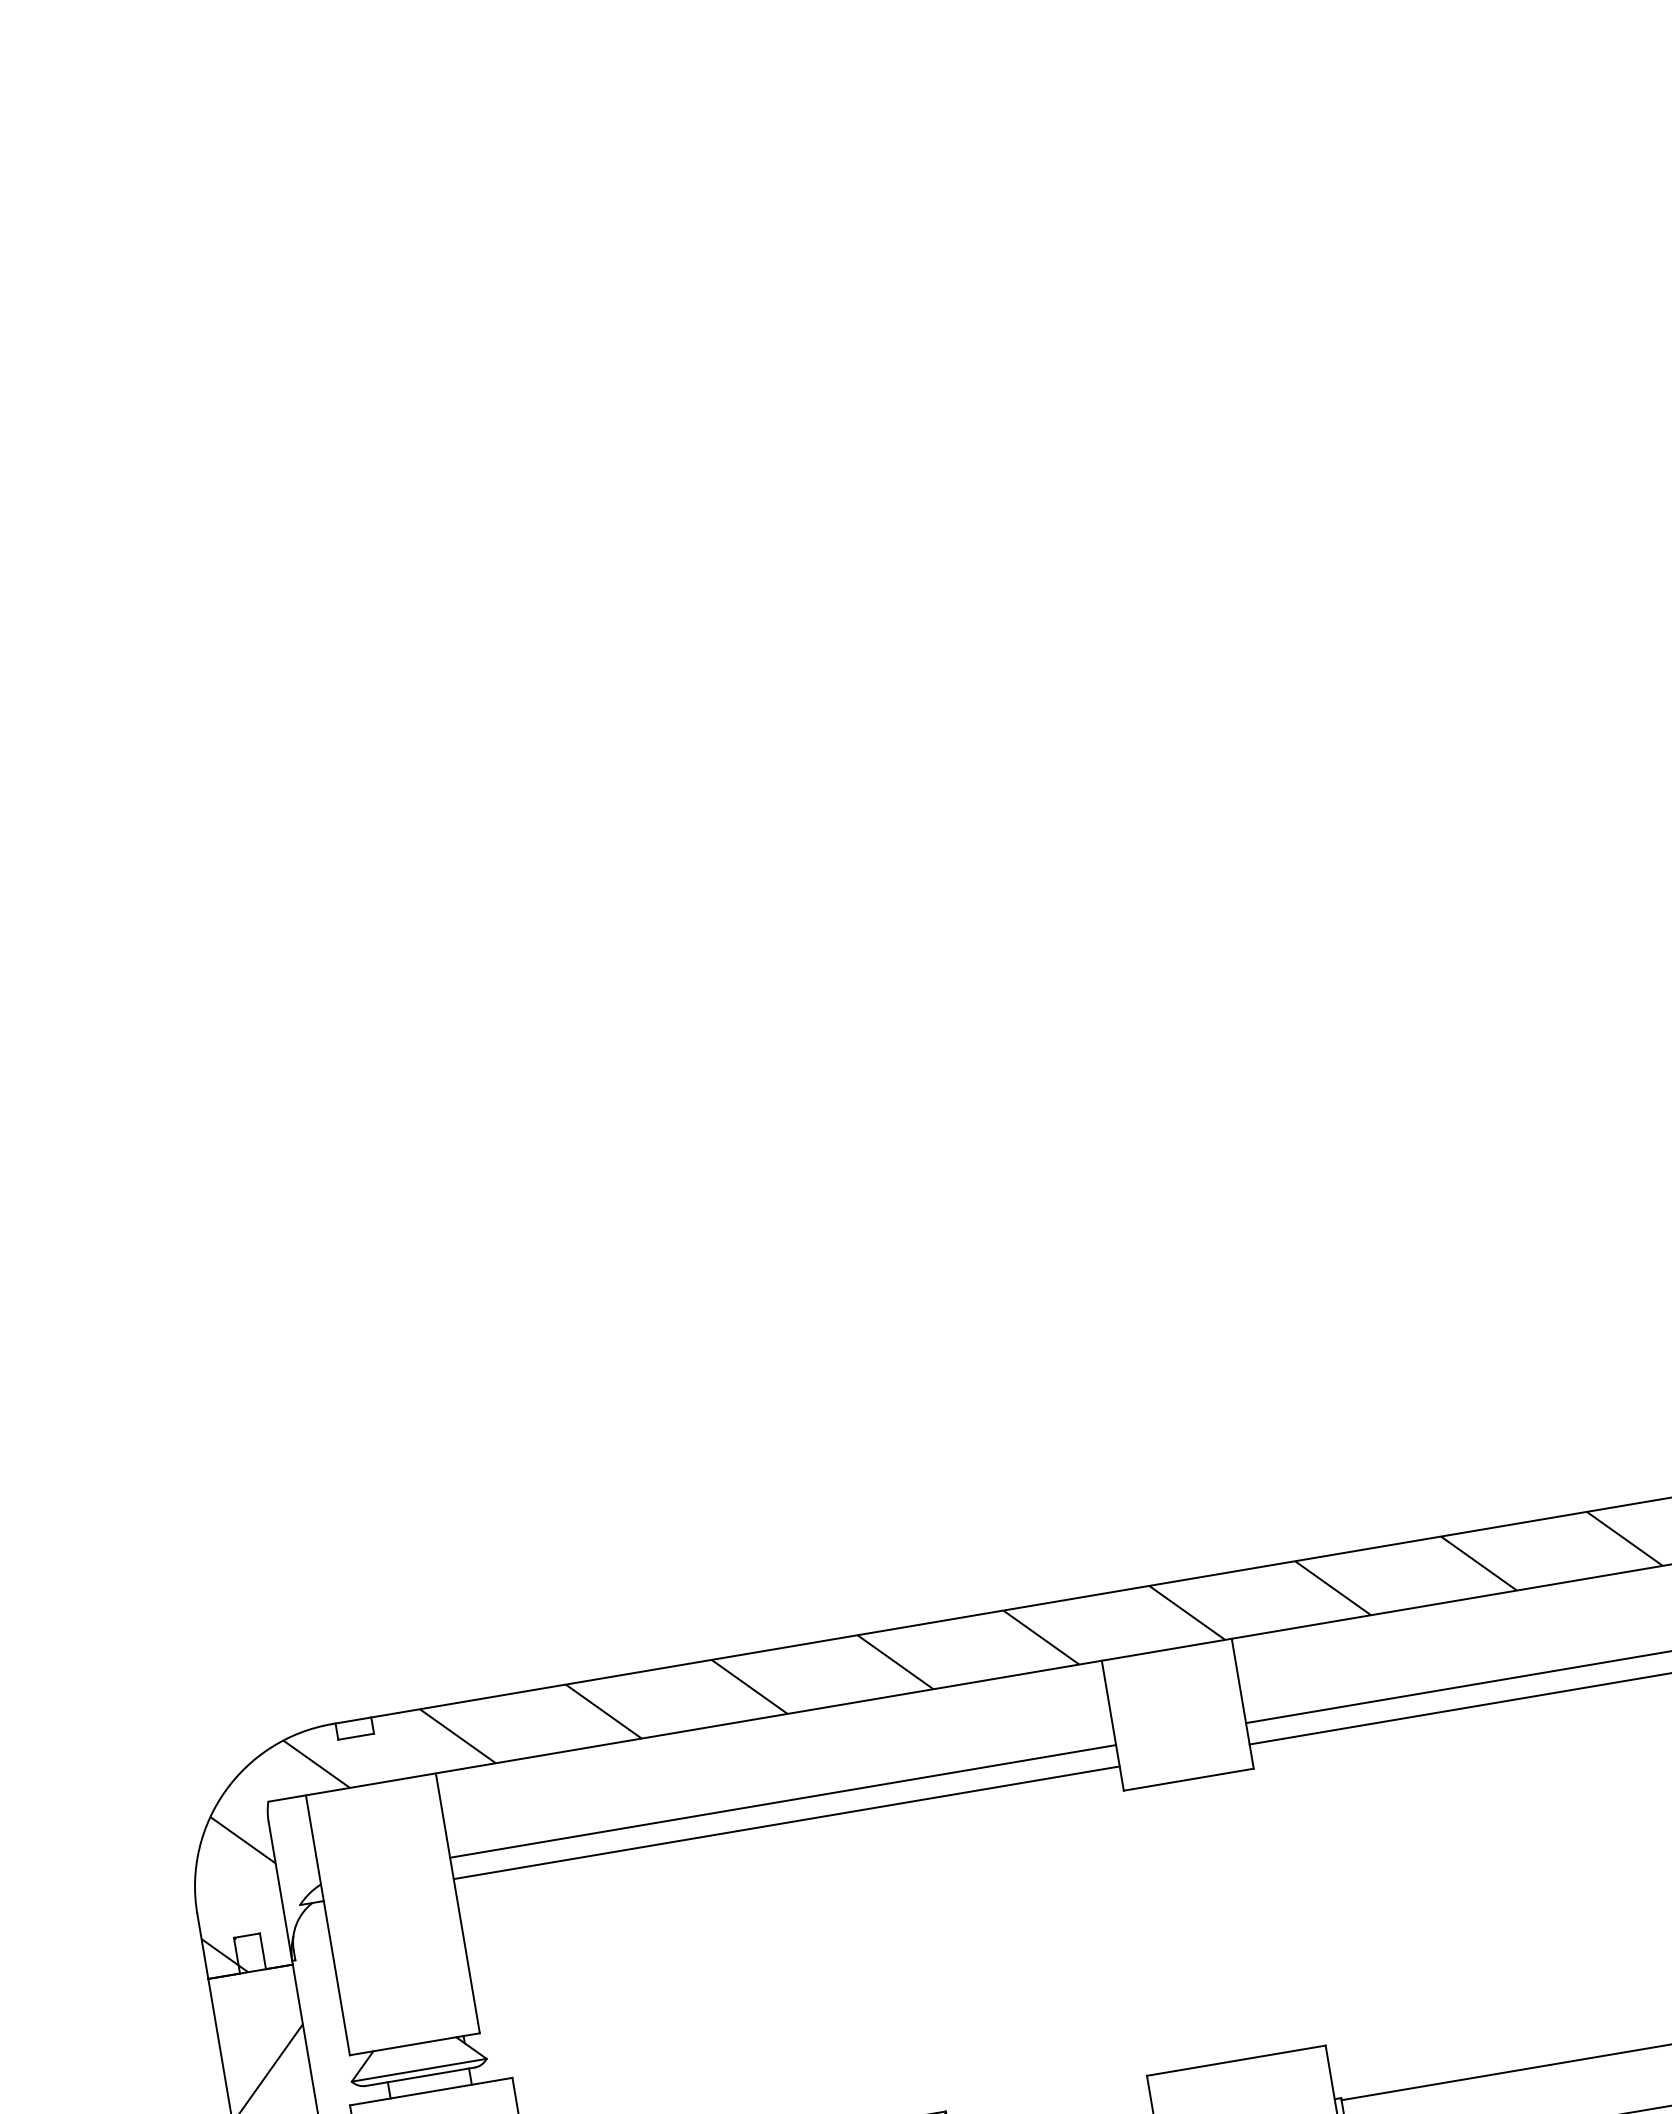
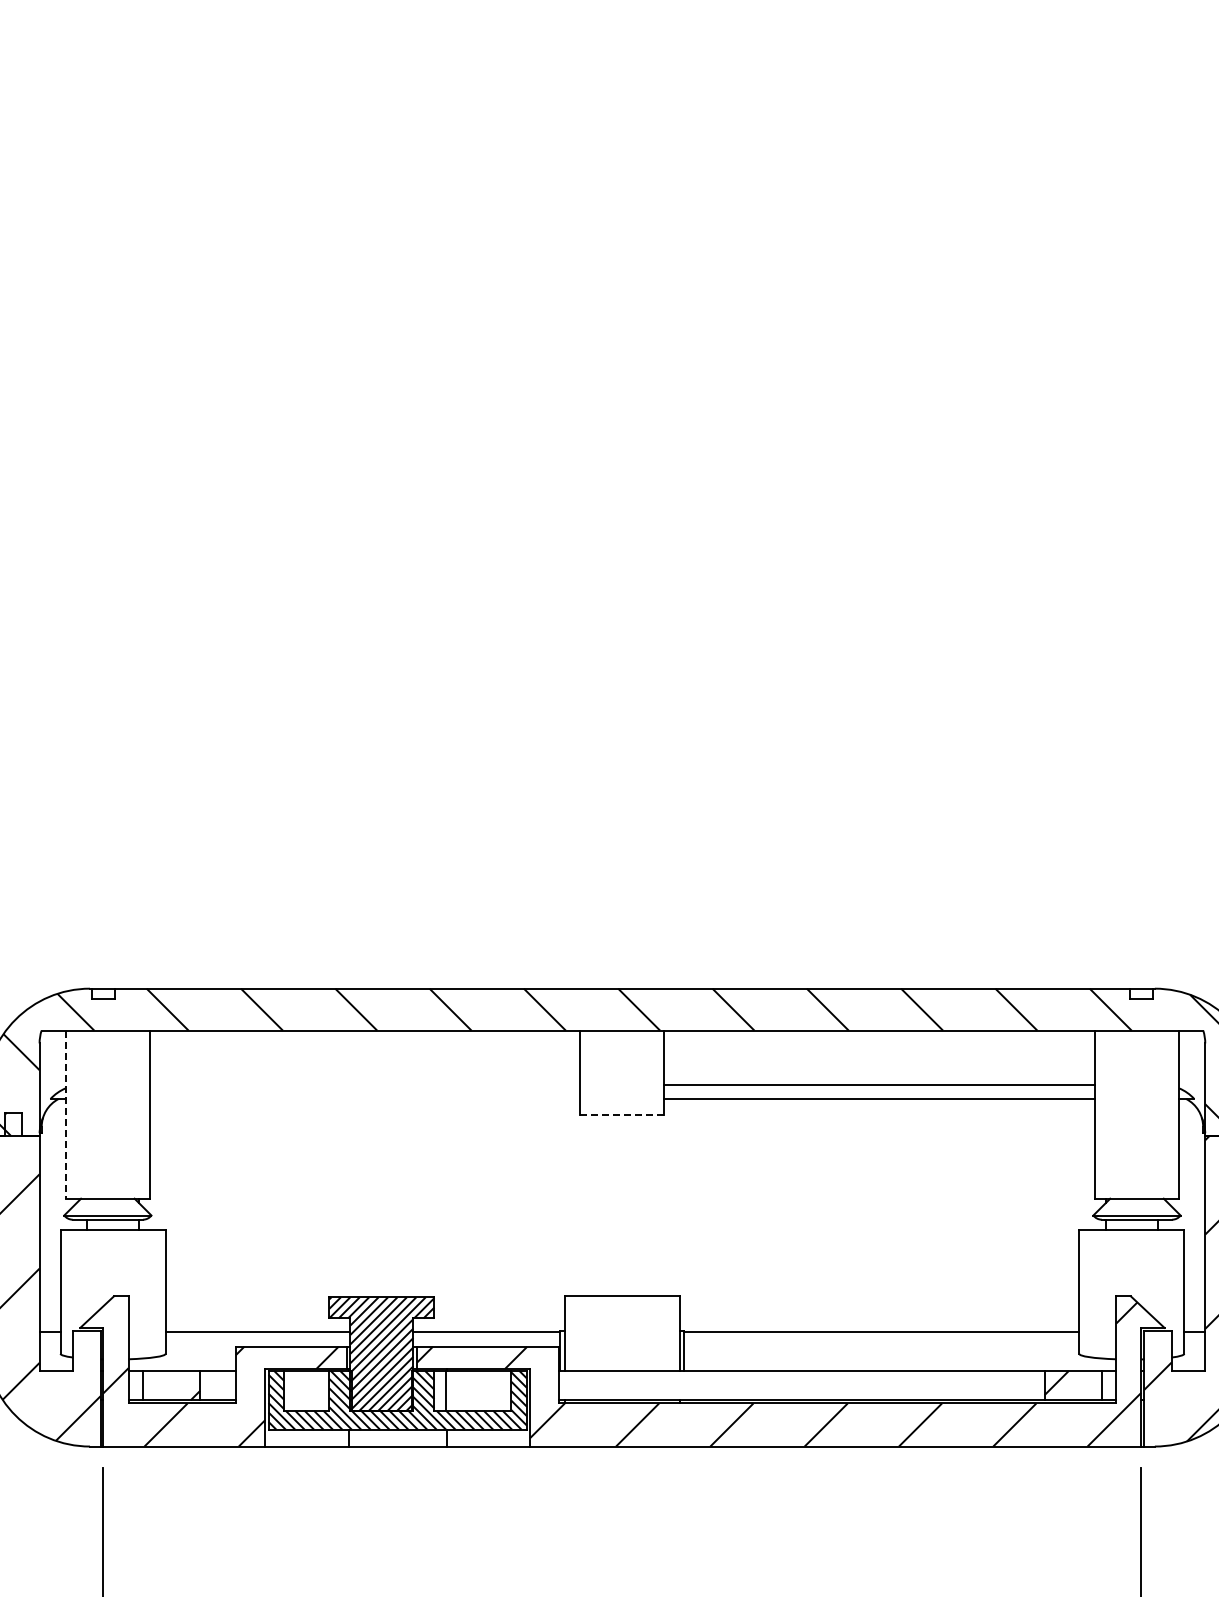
line: (1187, 1779) -> (621, 1114), solid -> dashed
line: (782, 1802) -> (364, 1085), removed
line: (785, 1823) -> (364, 1099), removed
line: (327, 1926) -> (65, 1115), solid -> dashed

